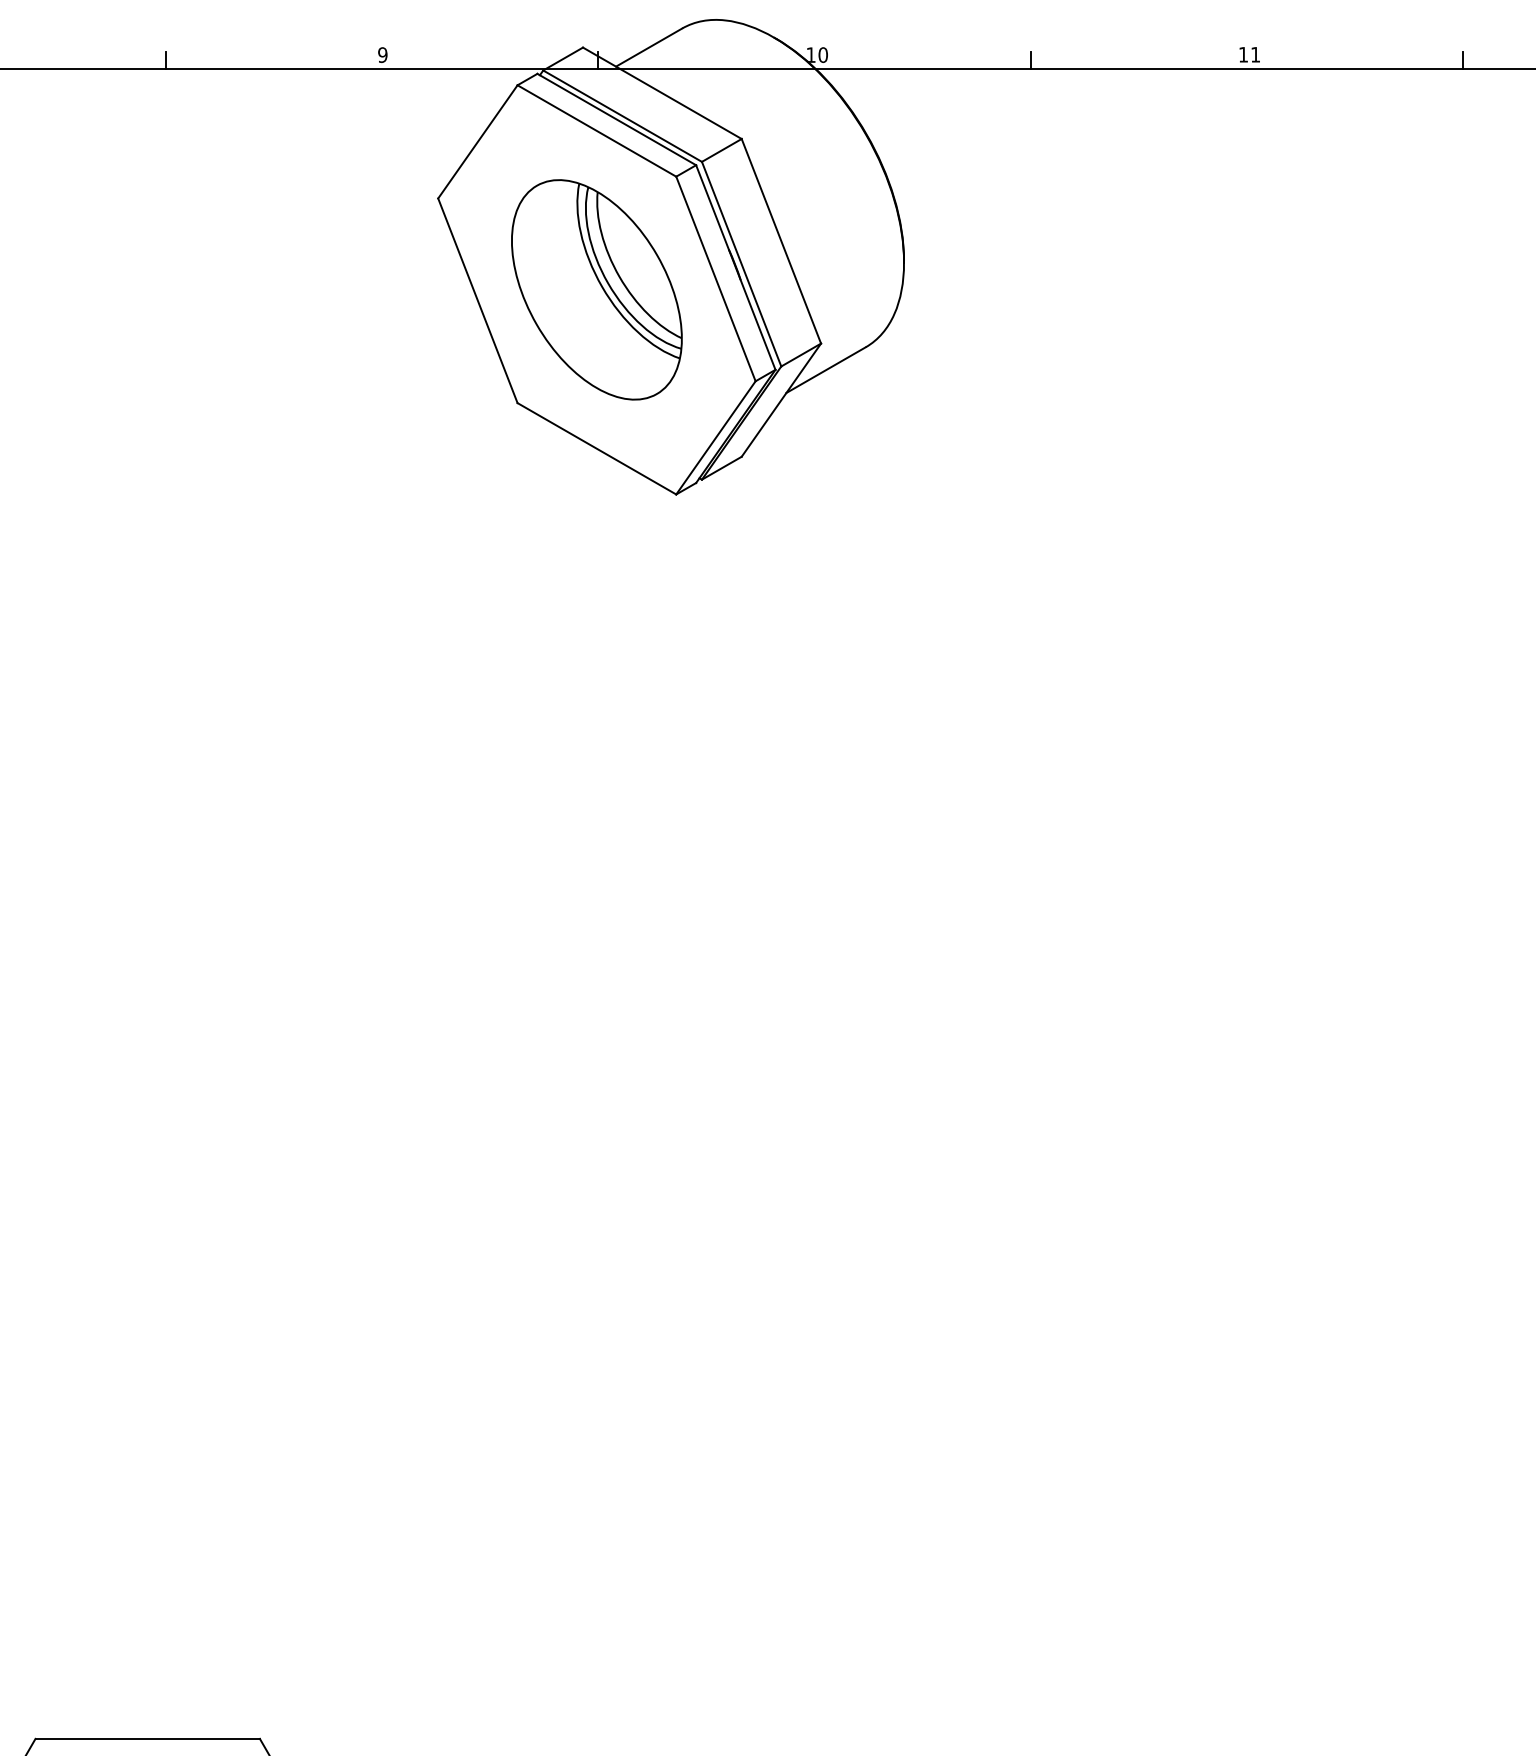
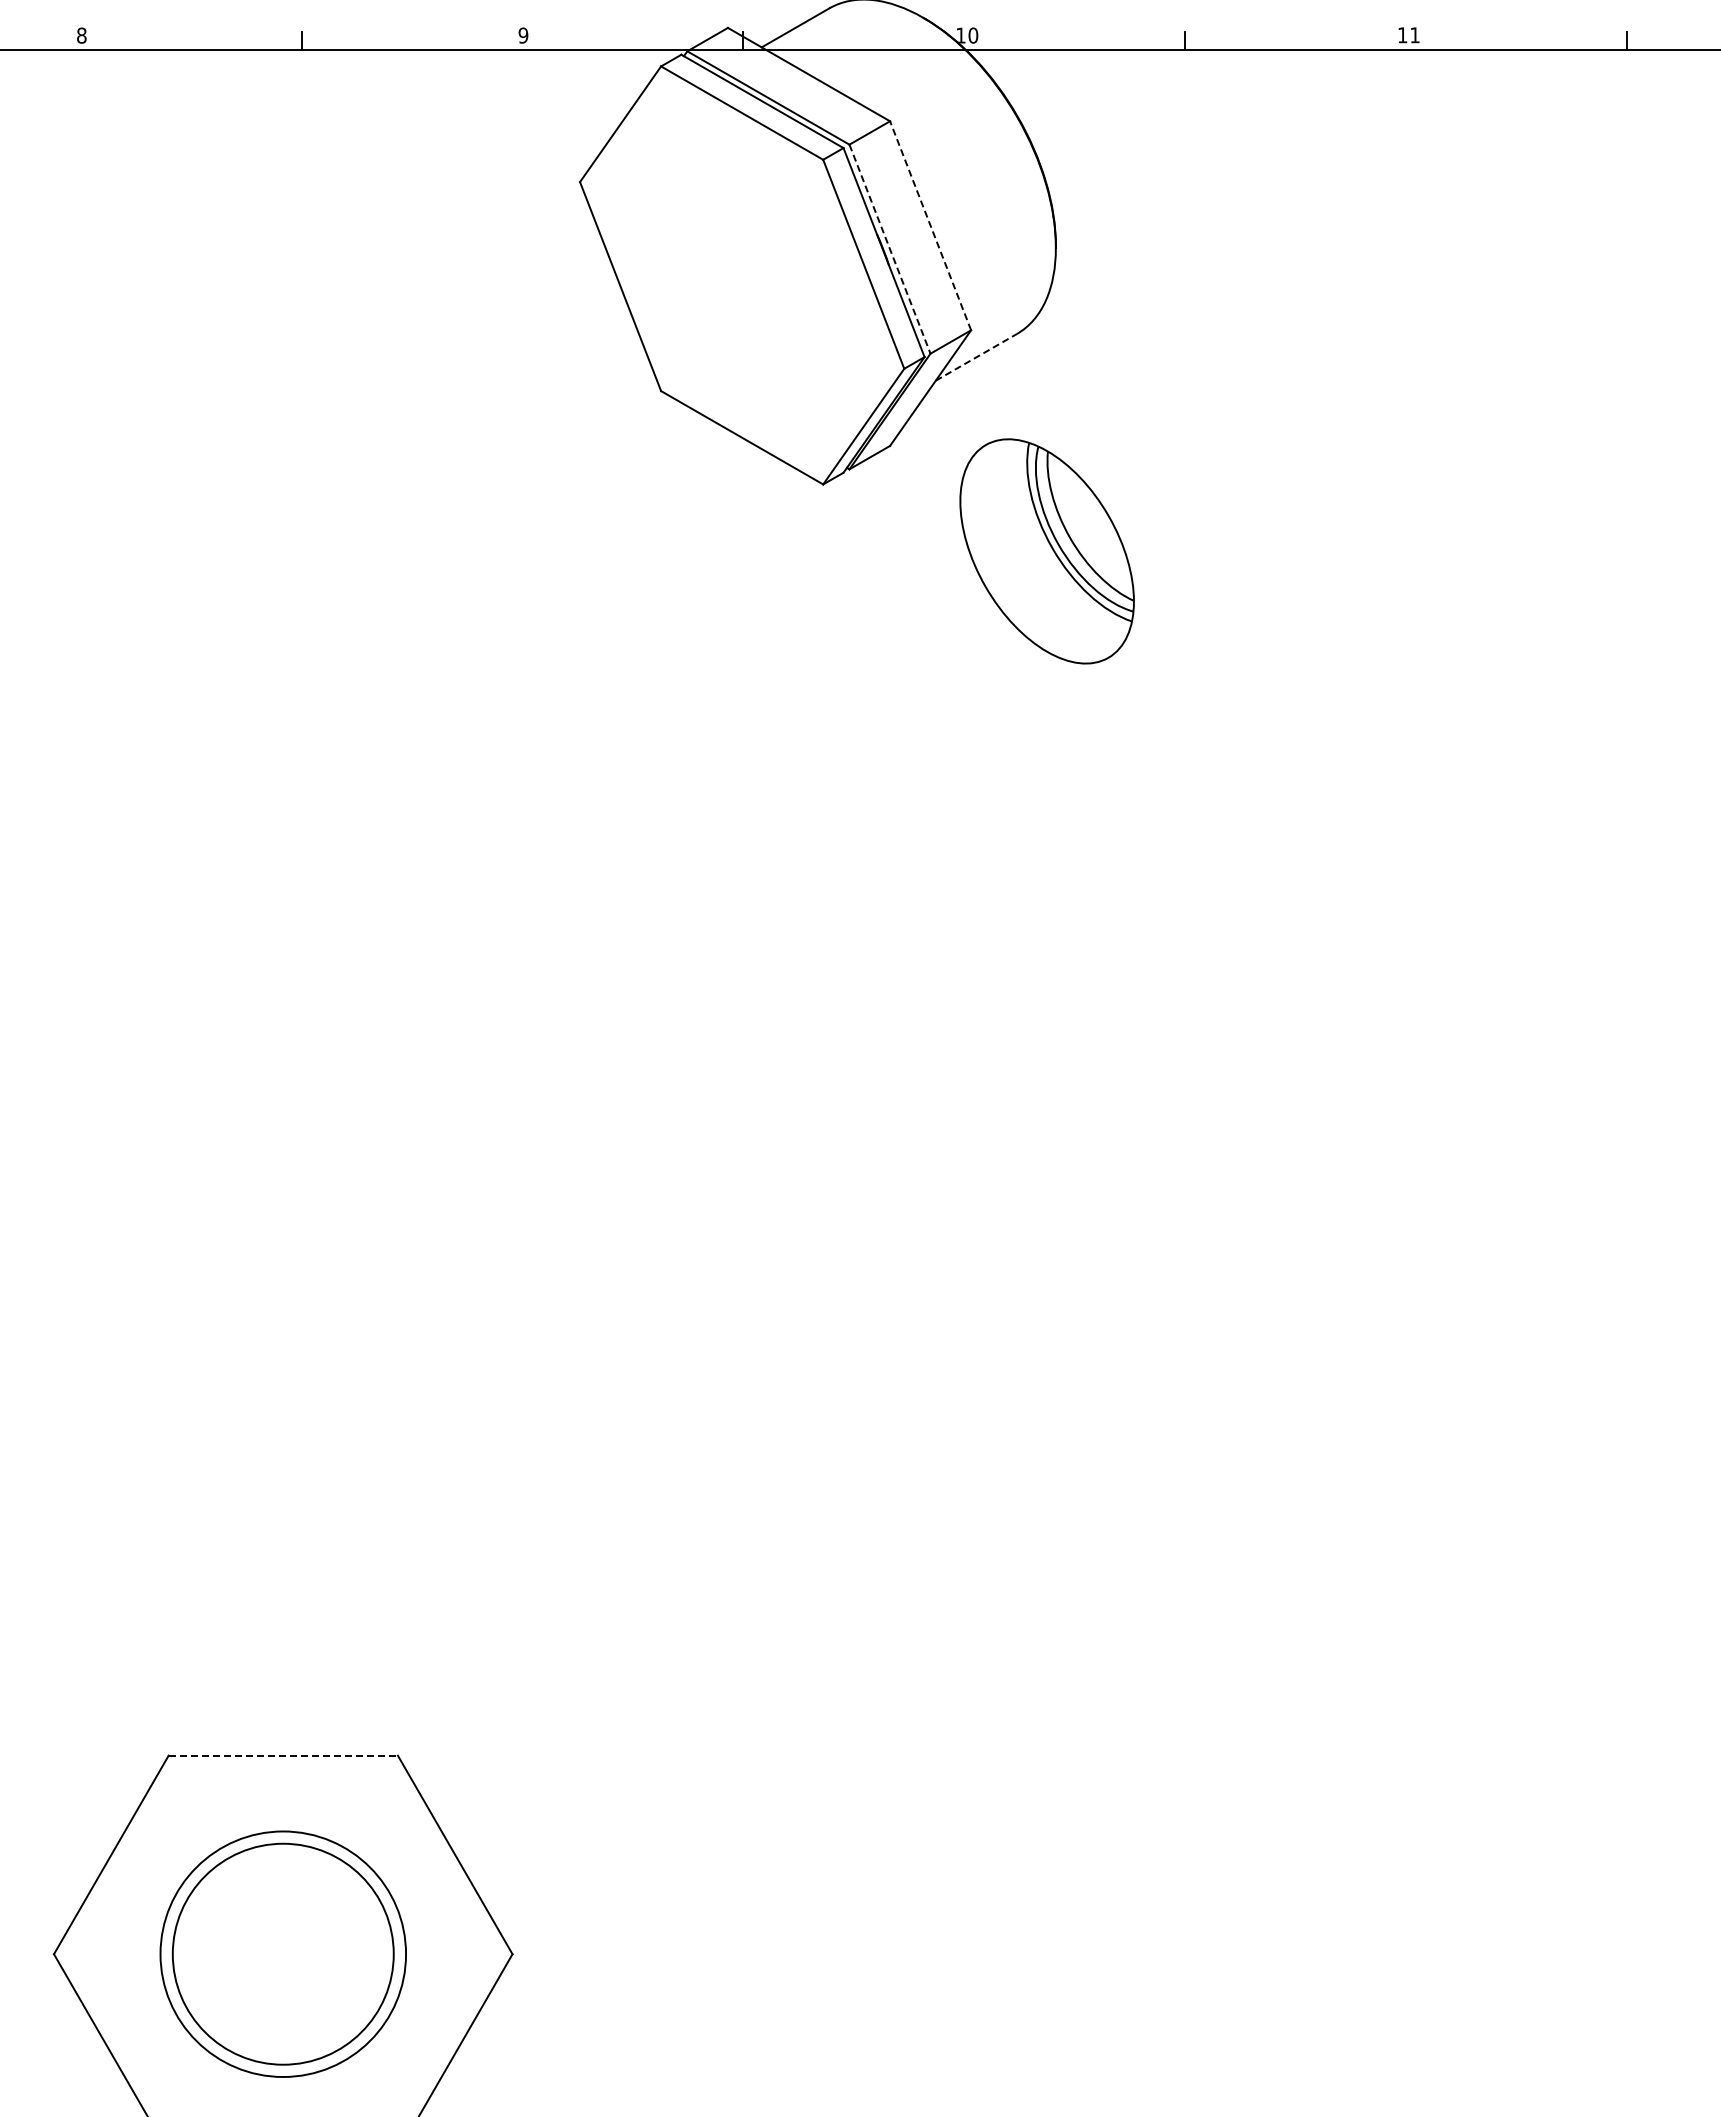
line: (781, 241) -> (930, 225), solid -> dashed
line: (742, 264) -> (890, 249), solid -> dashed
part: (596, 289) -> (1046, 551), moved
line: (826, 370) -> (976, 357), solid -> dashed
line: (147, 1738) -> (283, 1755), solid -> dashed

